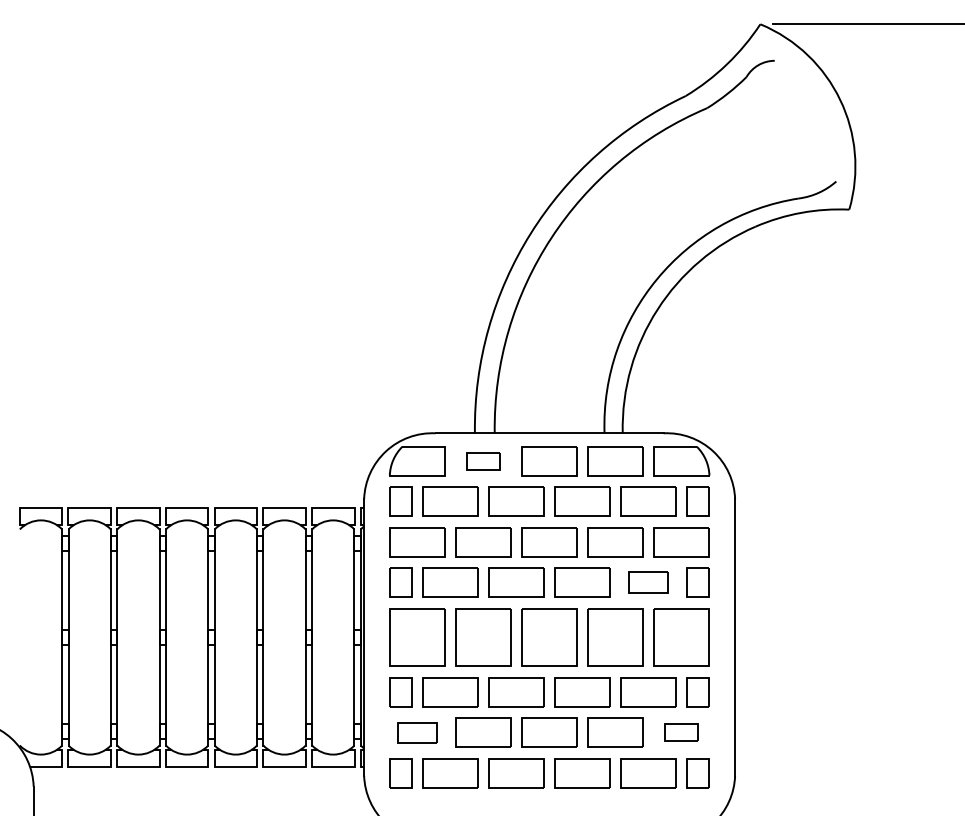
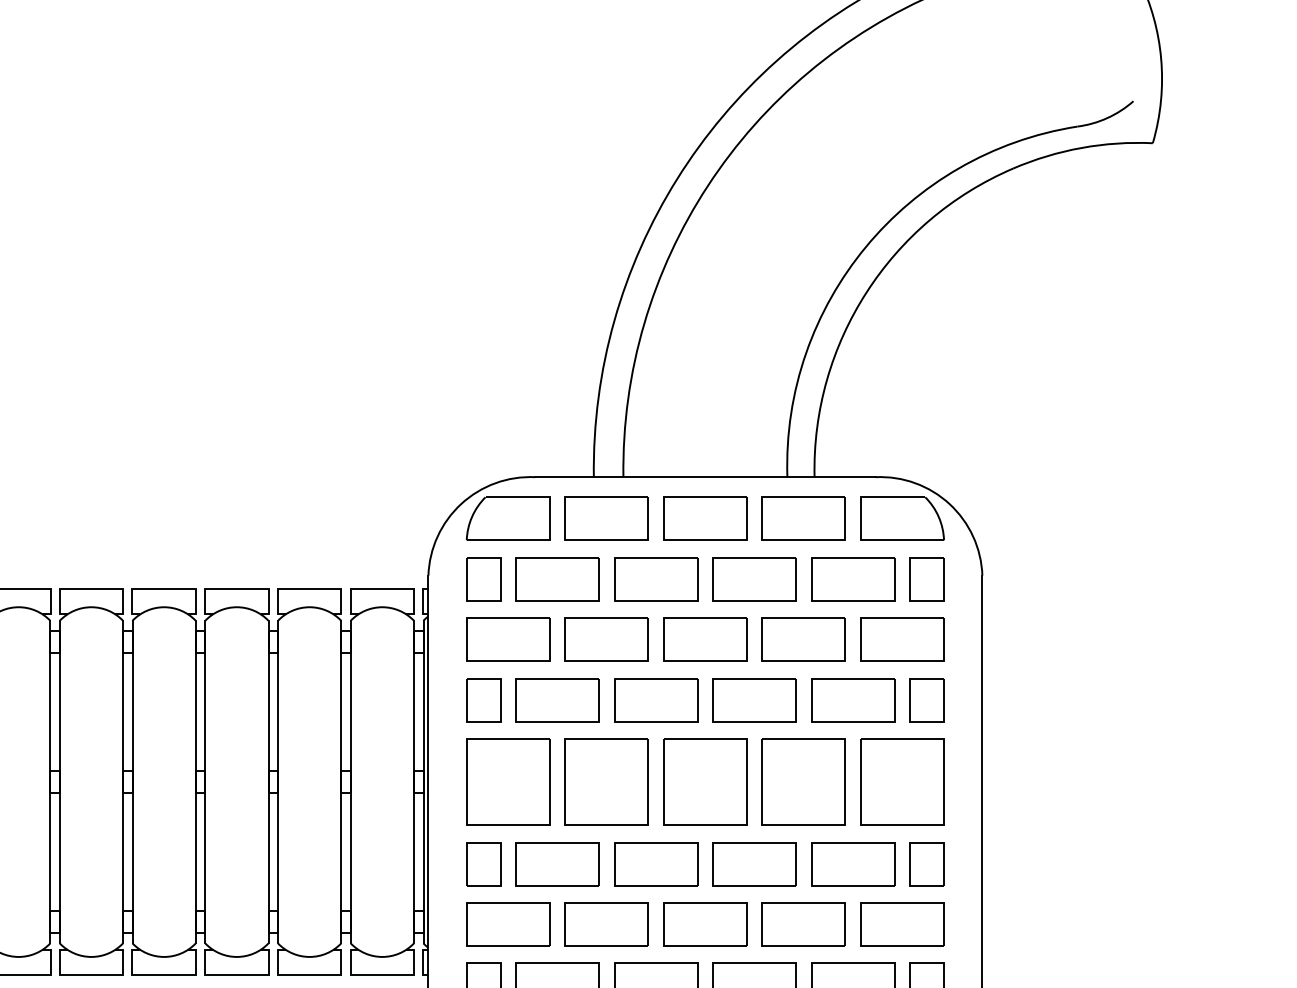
part: (483, 461) -> (606, 519), size x1.67
part: (648, 582) -> (853, 699), size x1.43
part: (417, 732) -> (508, 923), size x1.43
part: (681, 732) -> (902, 923), size x1.67

